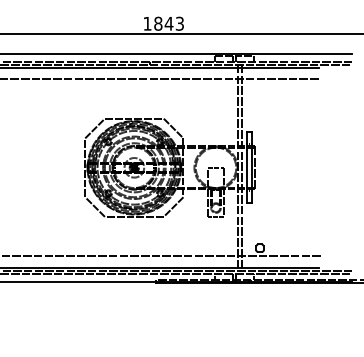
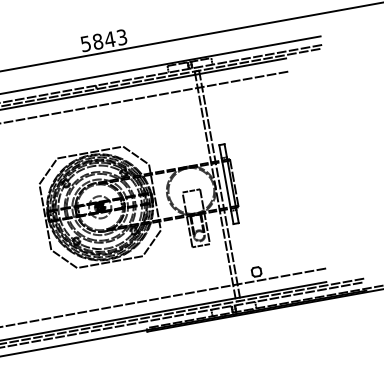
text: (147, 23) -> (85, 43), 1843 -> 5843

